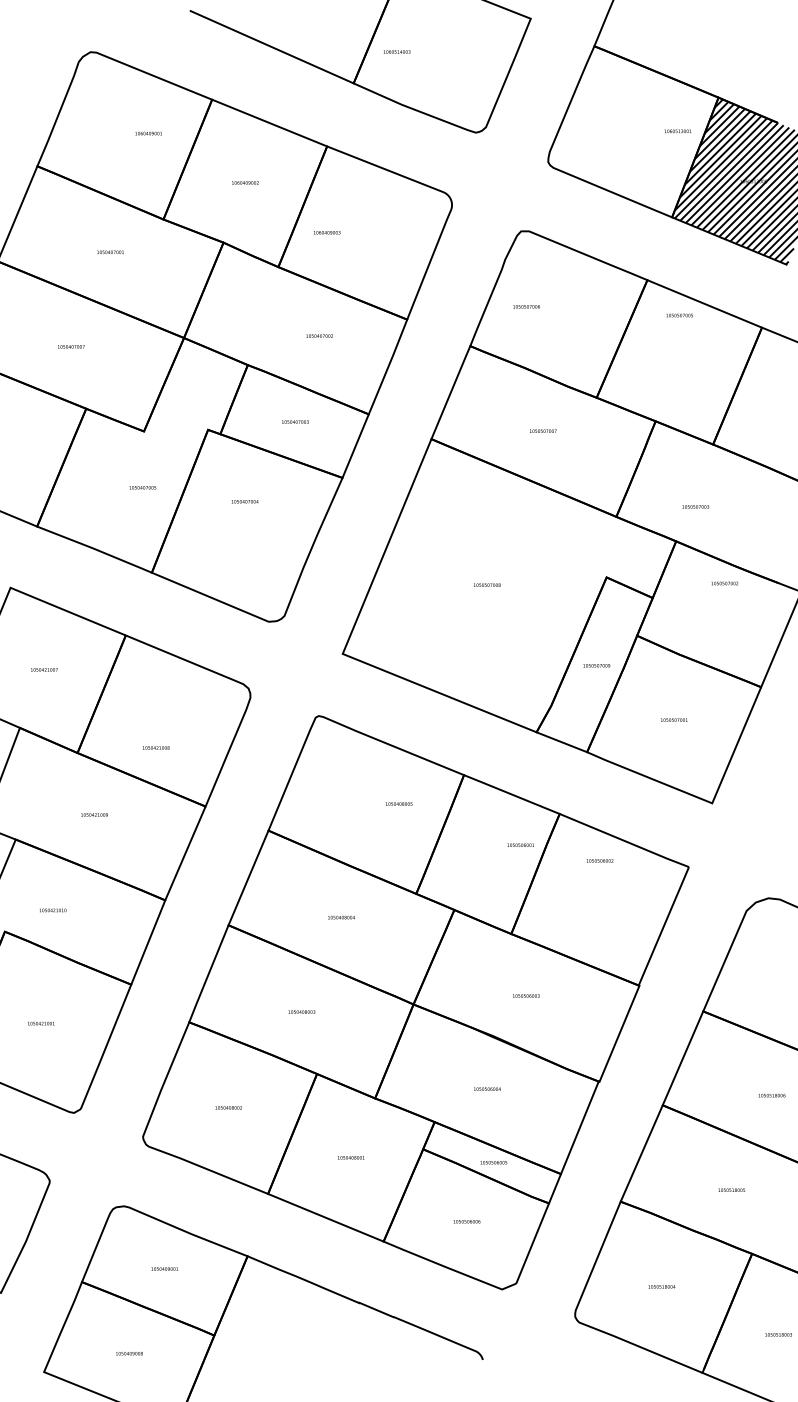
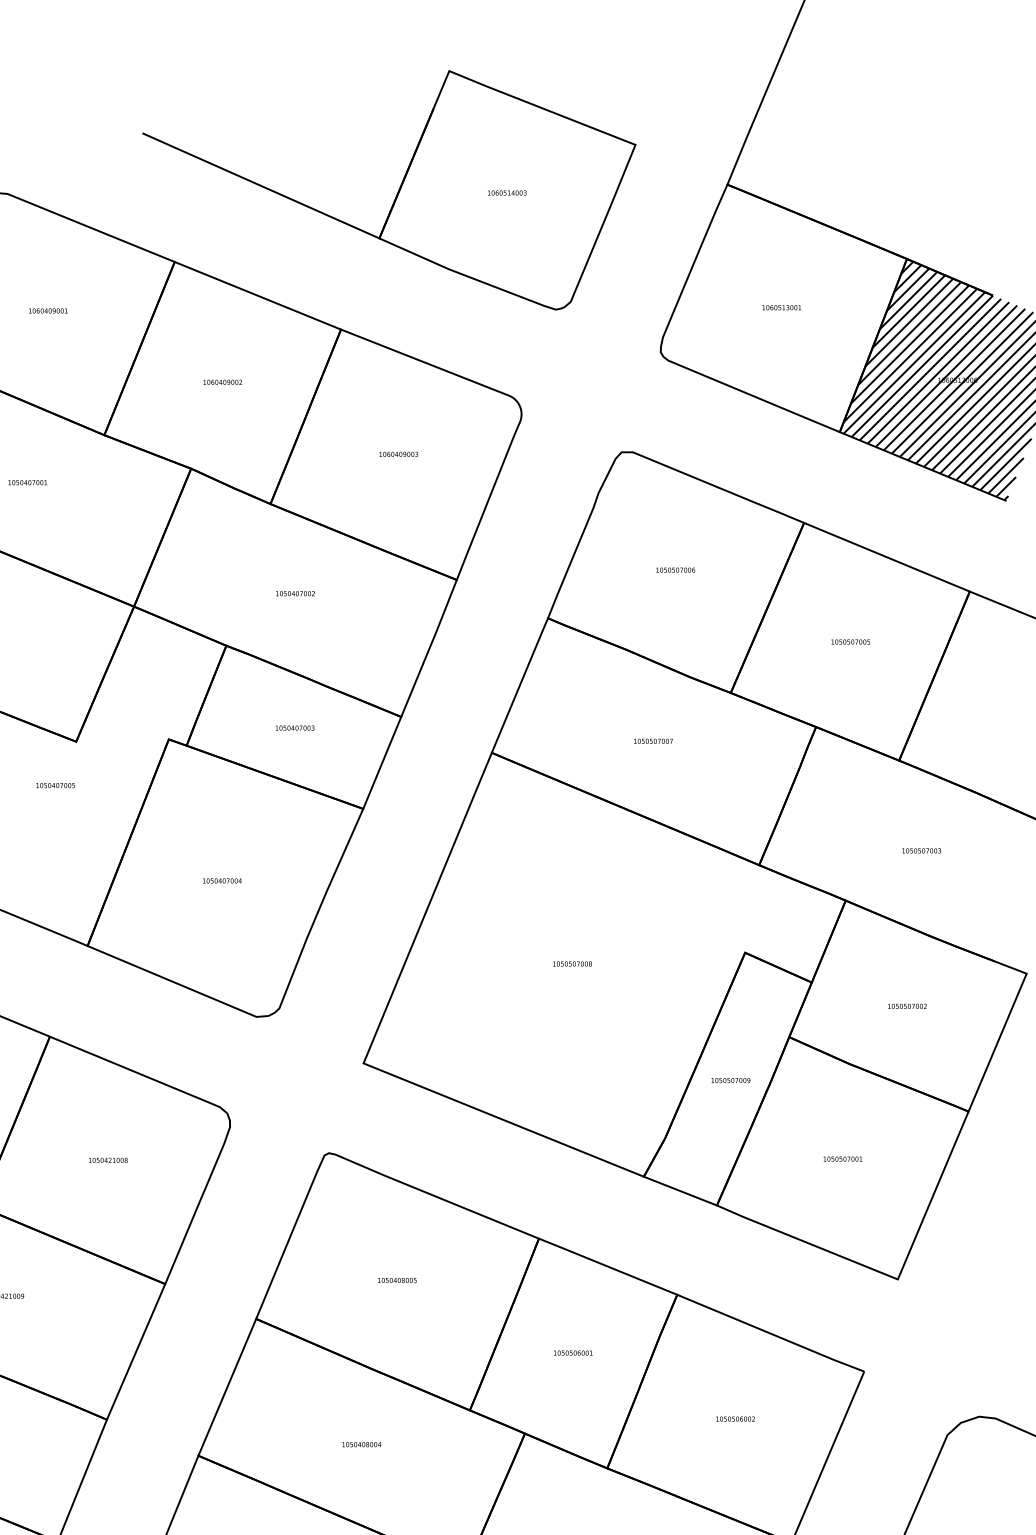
text: (396, 51) -> (506, 192), moved
text: (678, 131) -> (782, 307), moved
text: (148, 133) -> (47, 310), moved
text: (327, 232) -> (399, 453), moved
text: (526, 306) -> (675, 569), moved
text: (679, 315) -> (850, 641), moved
text: (319, 335) -> (295, 592), moved
text: (142, 487) -> (55, 785), moved
text: (244, 501) -> (221, 880), moved
text: (695, 506) -> (921, 850), moved
text: (724, 583) -> (906, 1006), moved
text: (156, 747) -> (108, 1159), moved
text: (399, 803) -> (397, 1279), moved
text: (520, 844) -> (572, 1351), moved
text: (599, 860) -> (734, 1418), moved

